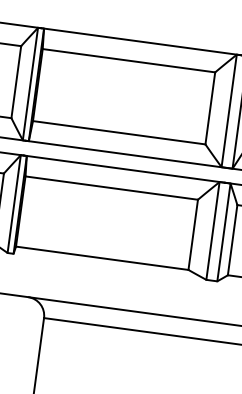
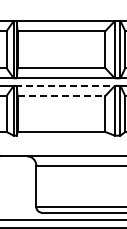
line: (124, 168) -> (66, 85), solid -> dashed
line: (111, 188) -> (61, 96), solid -> dashed

